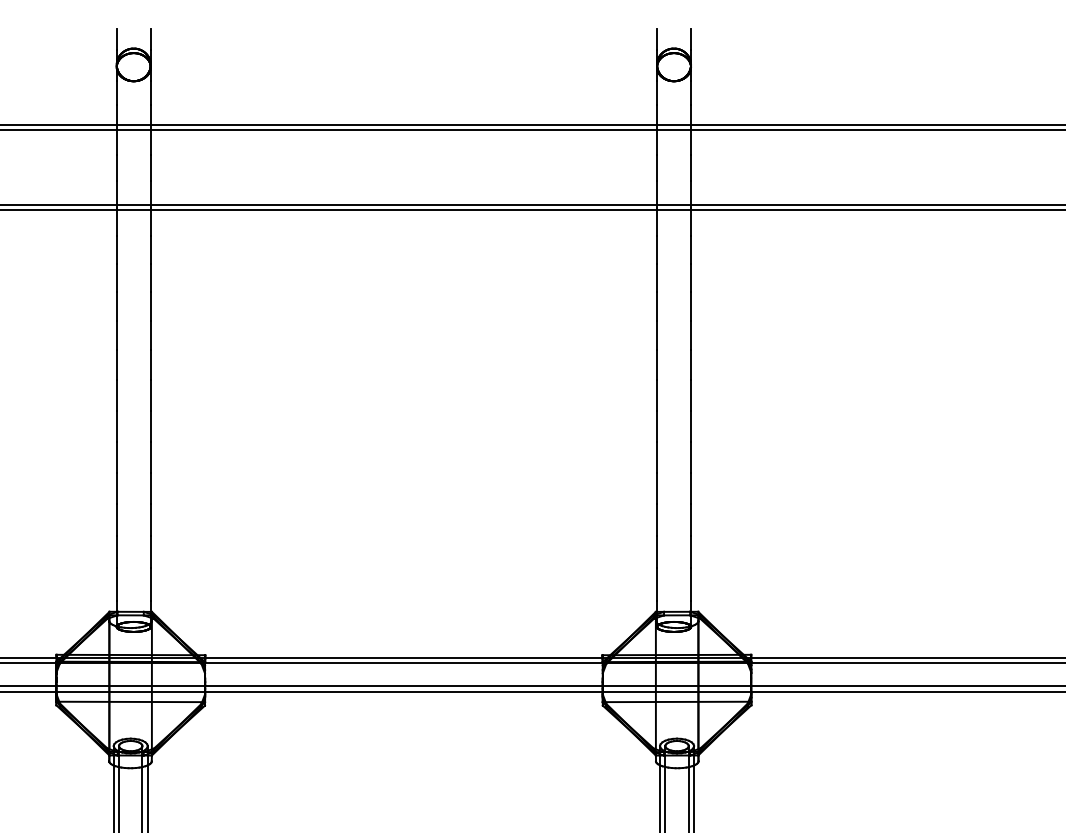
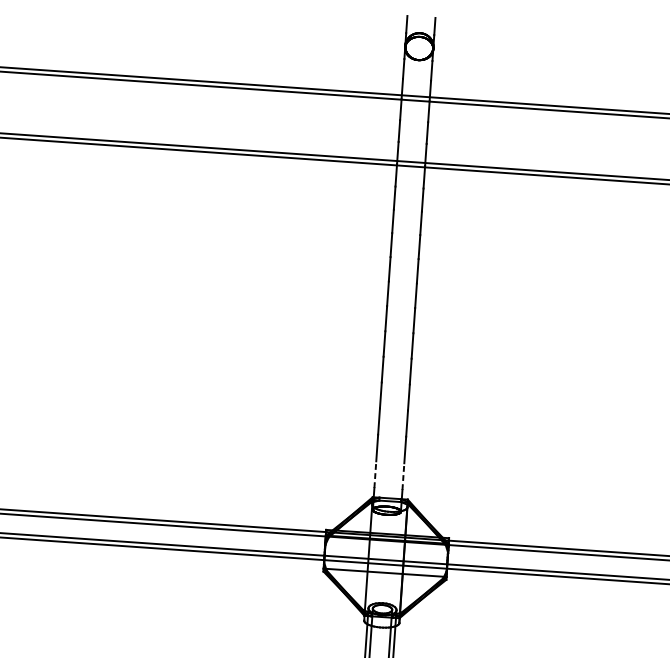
line: (657, 584) -> (375, 474), solid -> dashed
line: (691, 584) -> (403, 476), solid -> dashed

